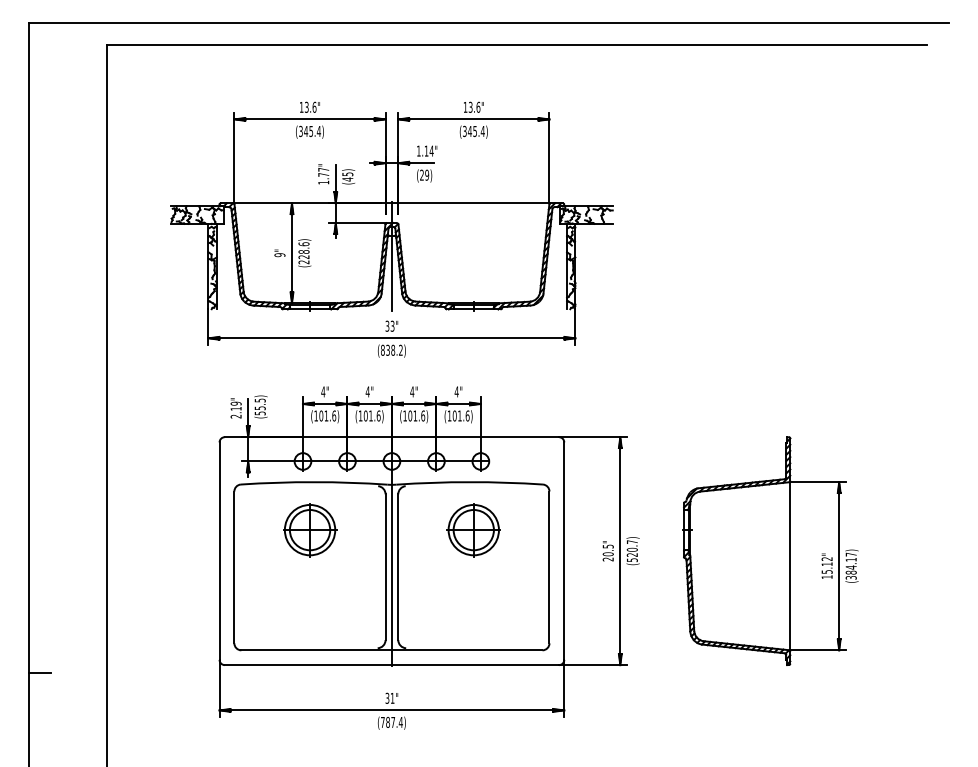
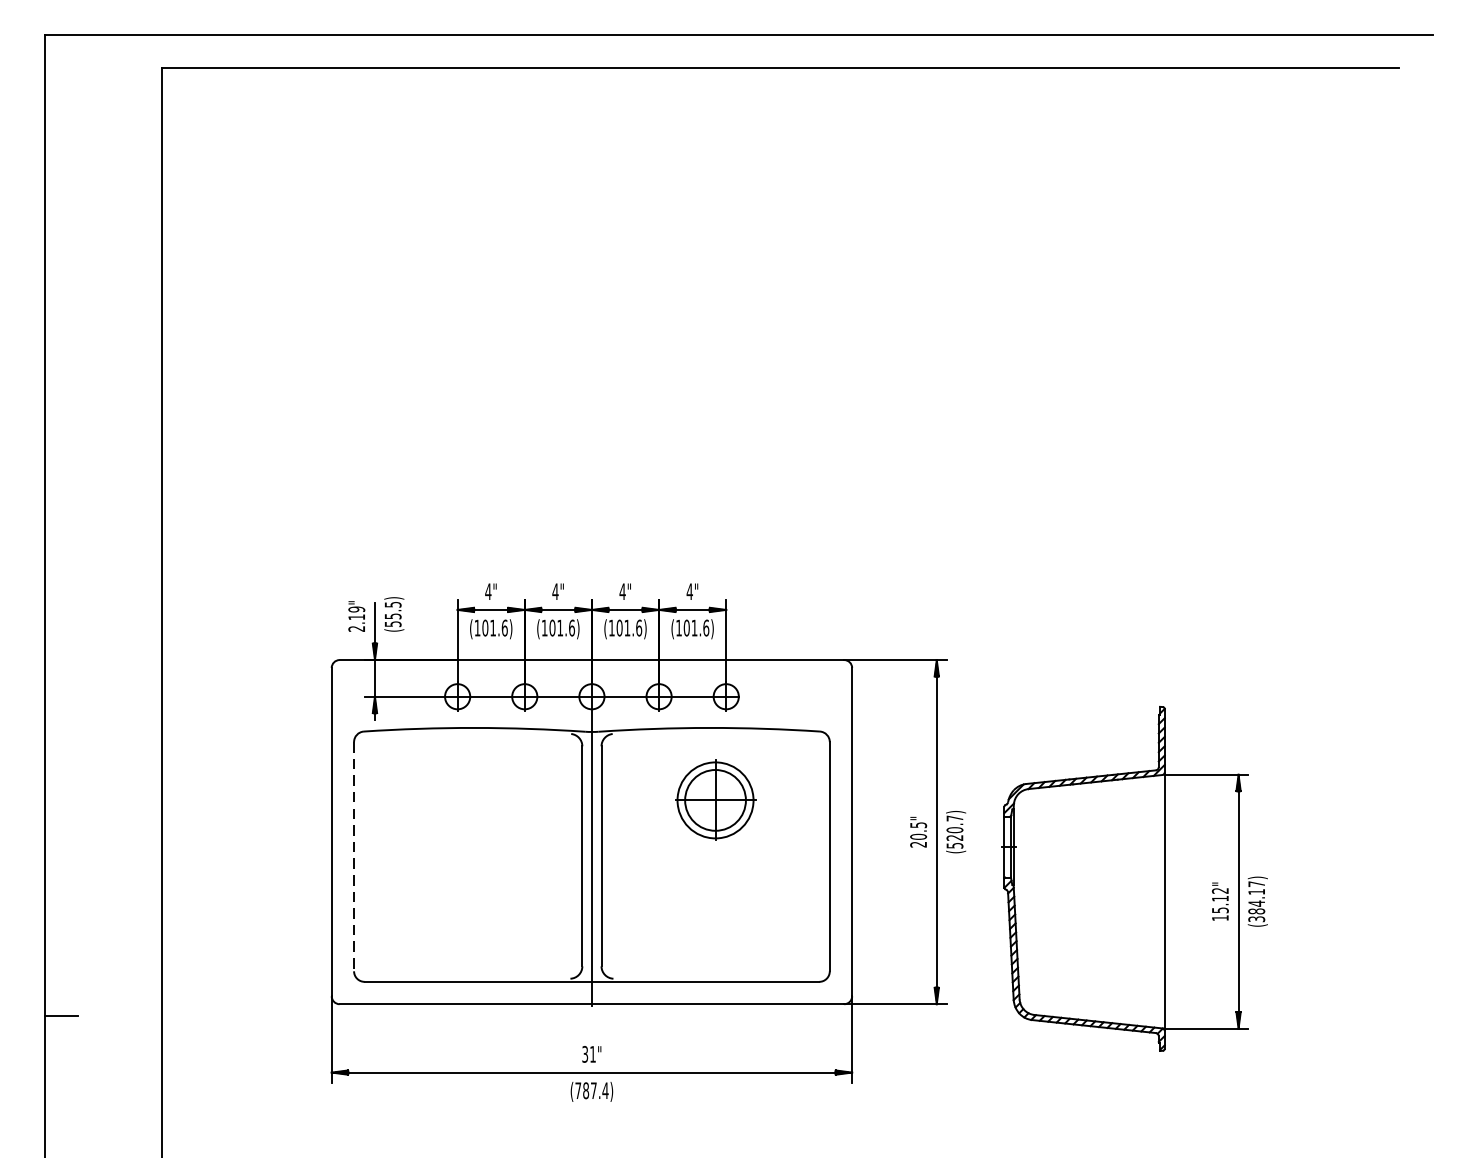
part: (391, 229) -> (591, 346), removed
part: (310, 530) -> (469, 800), removed
part: (770, 550) -> (1134, 877), moved
line: (234, 567) -> (354, 856), solid -> dashed

